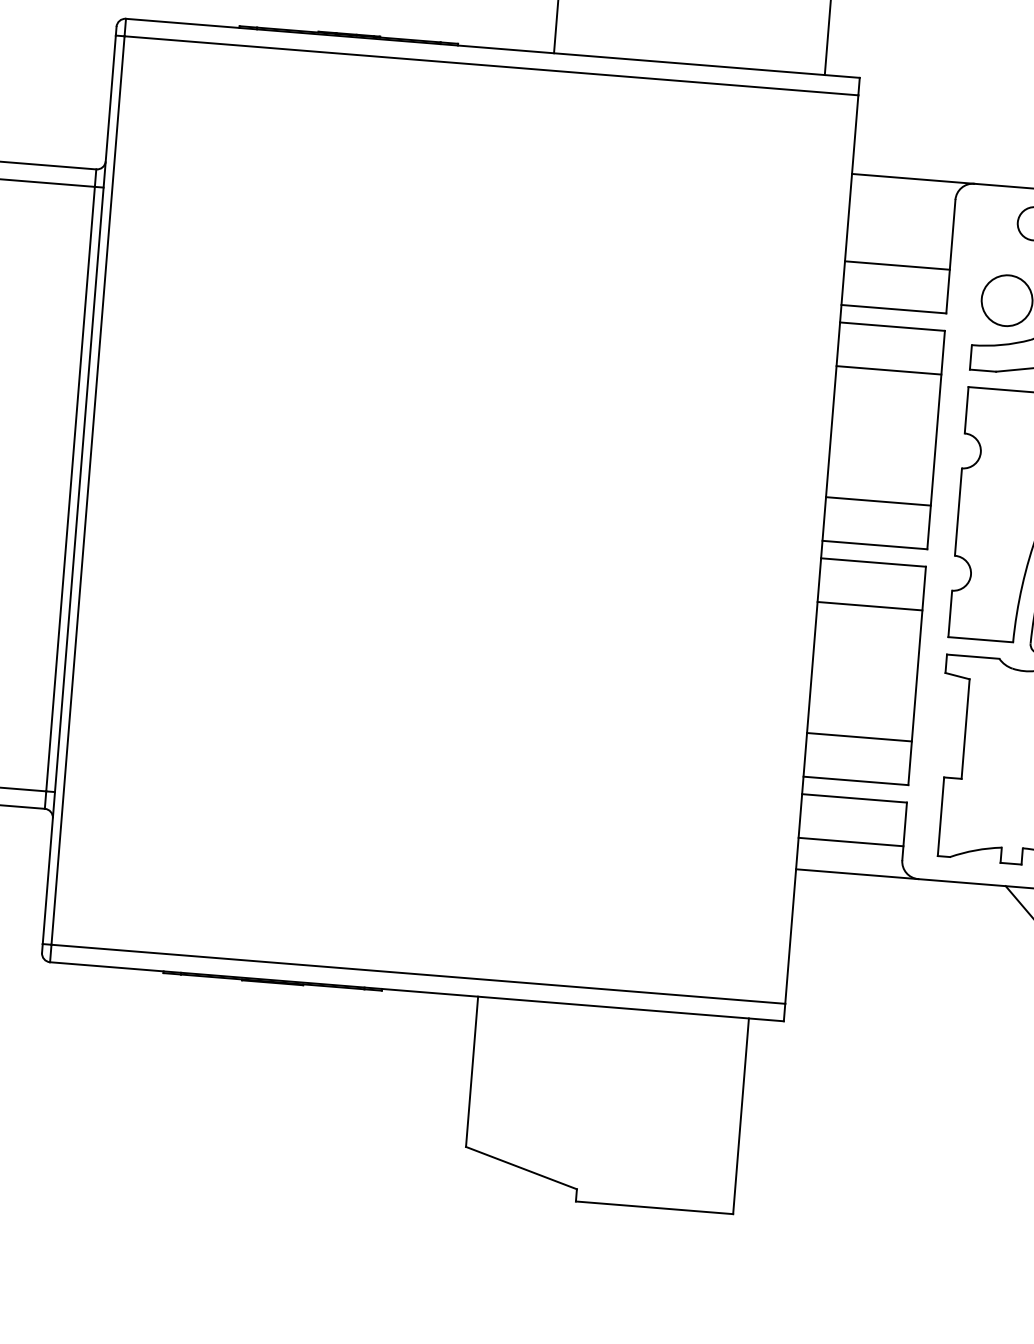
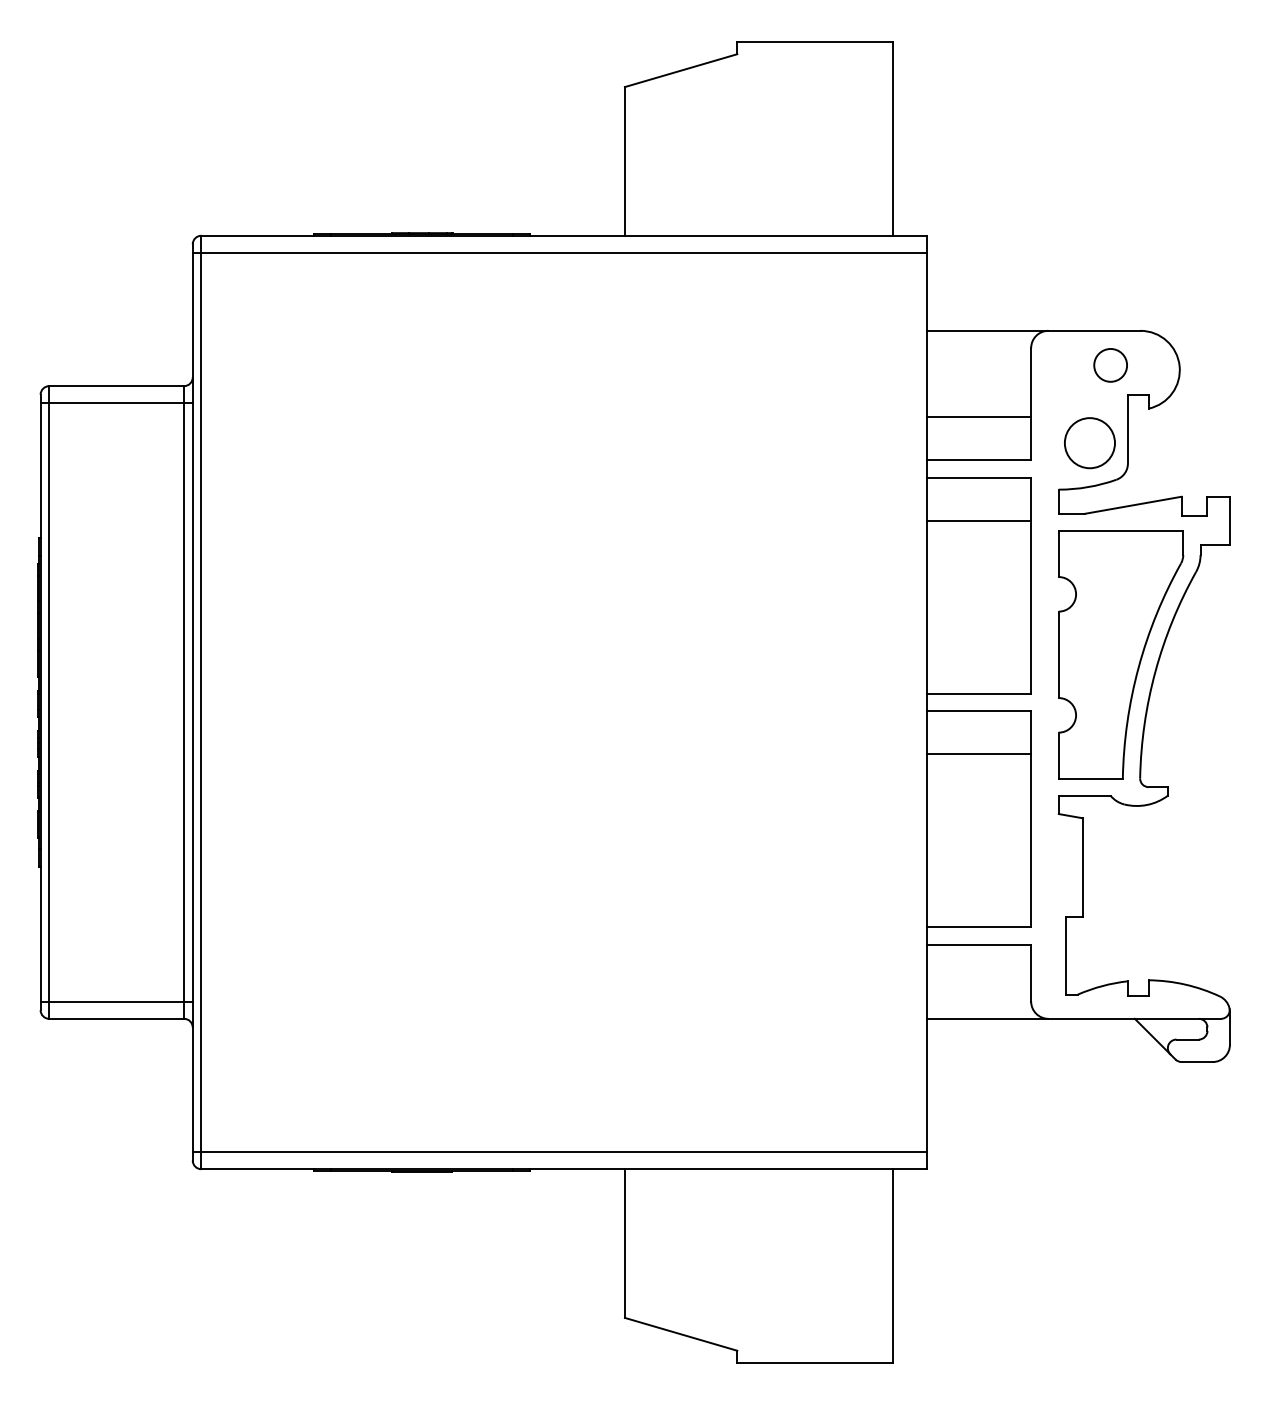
line: (878, 501) -> (979, 650), removed
line: (859, 737) -> (979, 884), removed
line: (851, 841) -> (979, 987), removed

